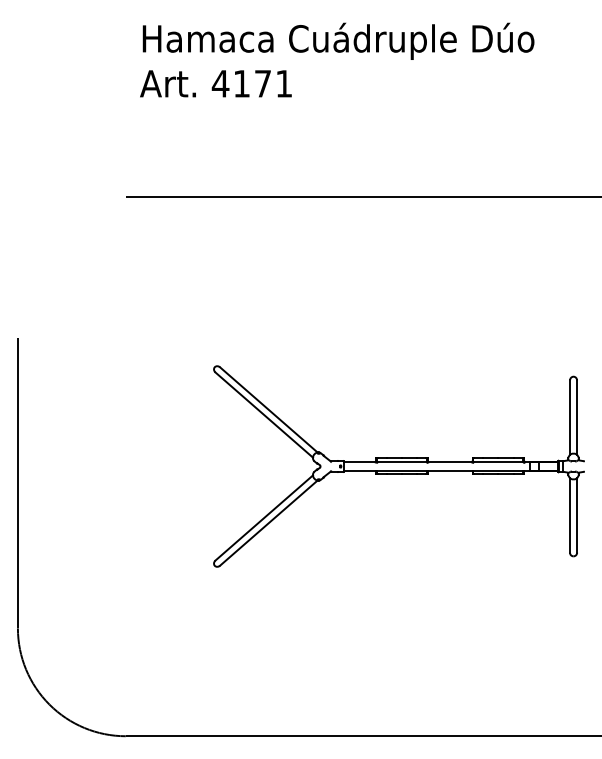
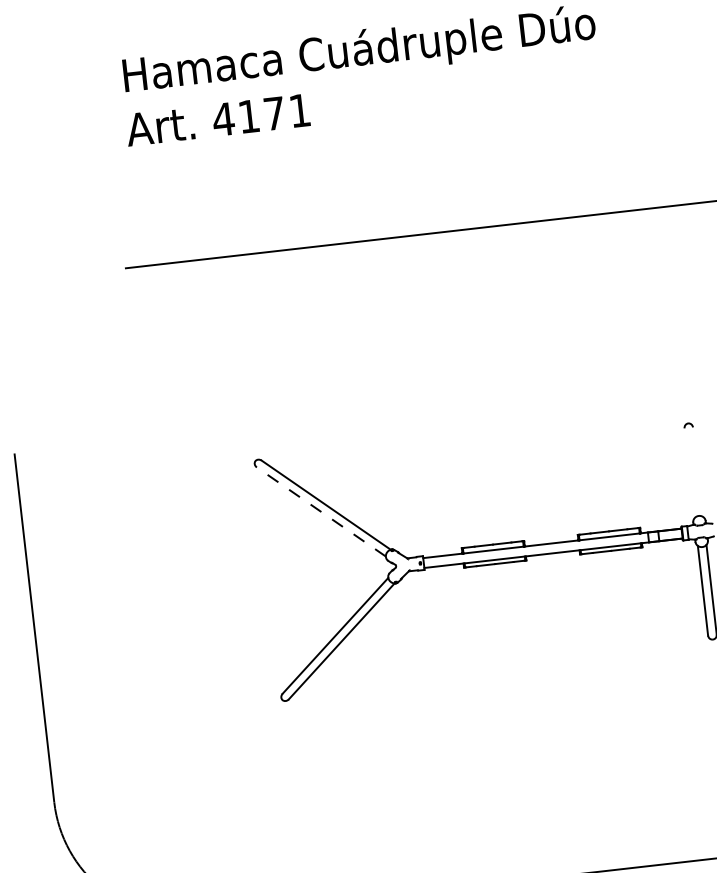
line: (264, 415) -> (321, 512), solid -> dashed
line: (570, 417) -> (690, 472), removed
line: (577, 417) -> (698, 471), removed

